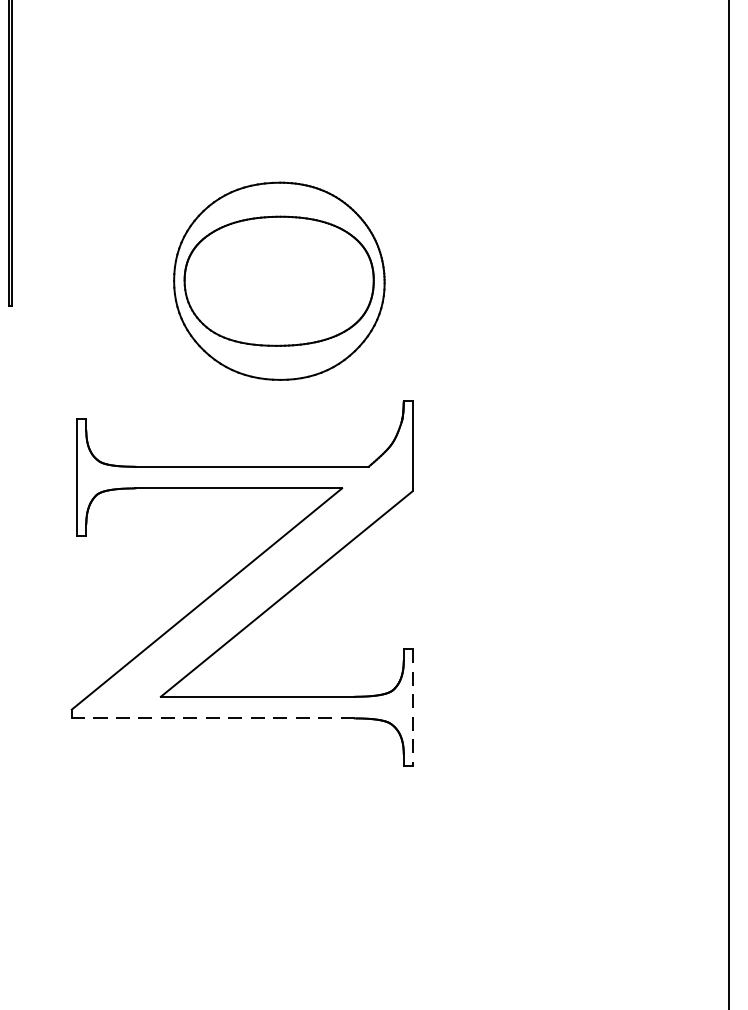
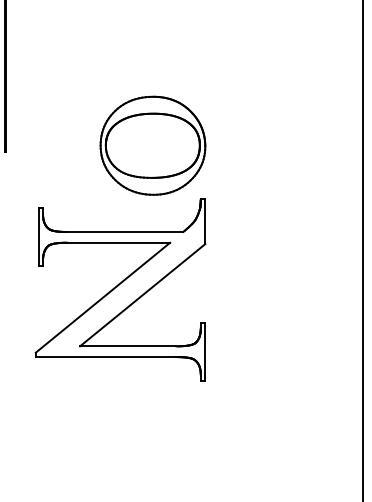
part: (278, 280) -> (152, 145), moved
line: (413, 707) -> (205, 351), dashed -> solid
line: (212, 719) -> (105, 357), dashed -> solid

